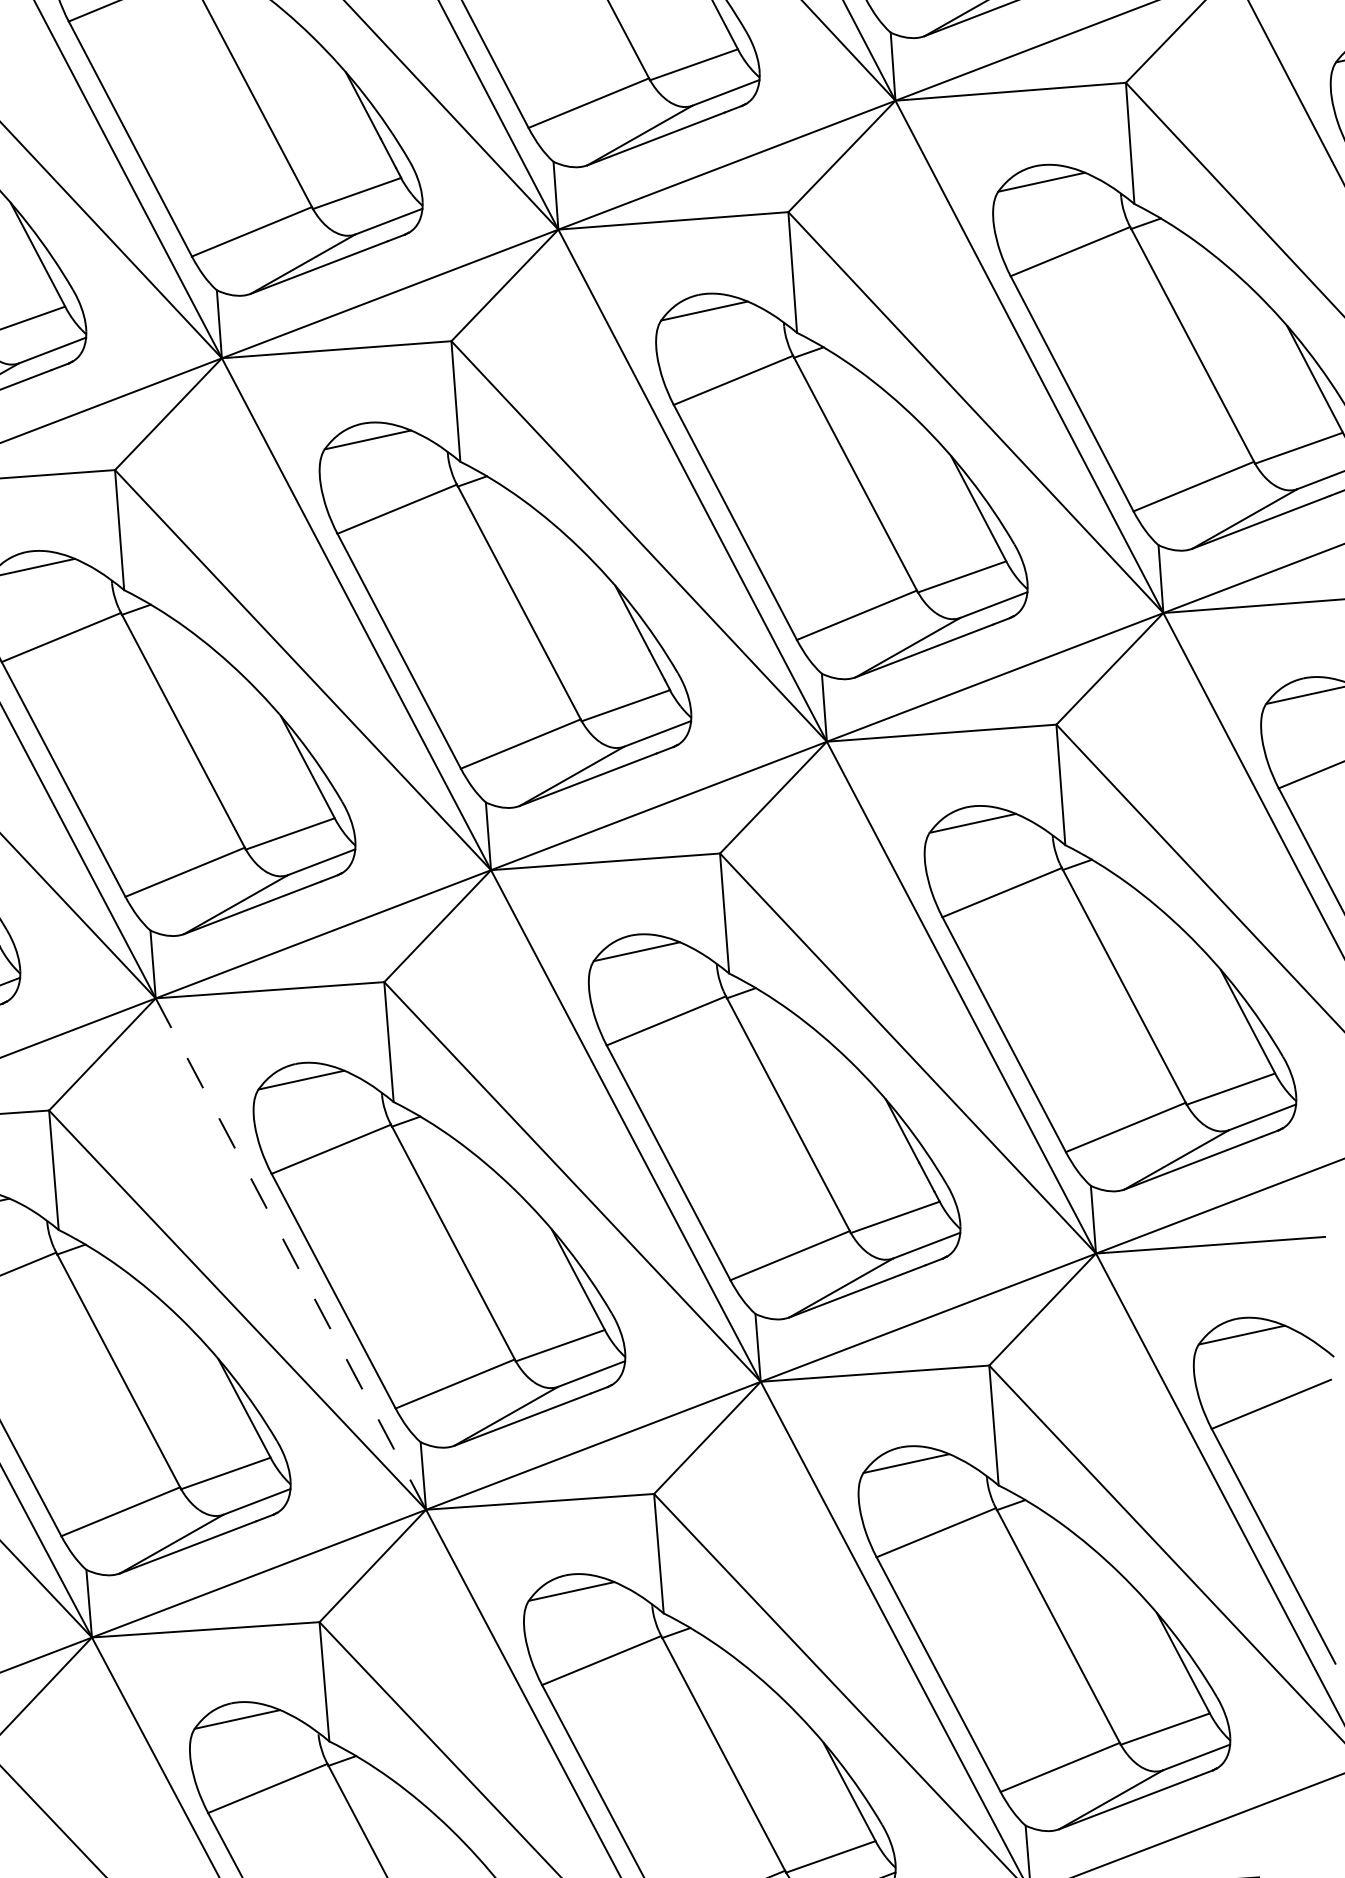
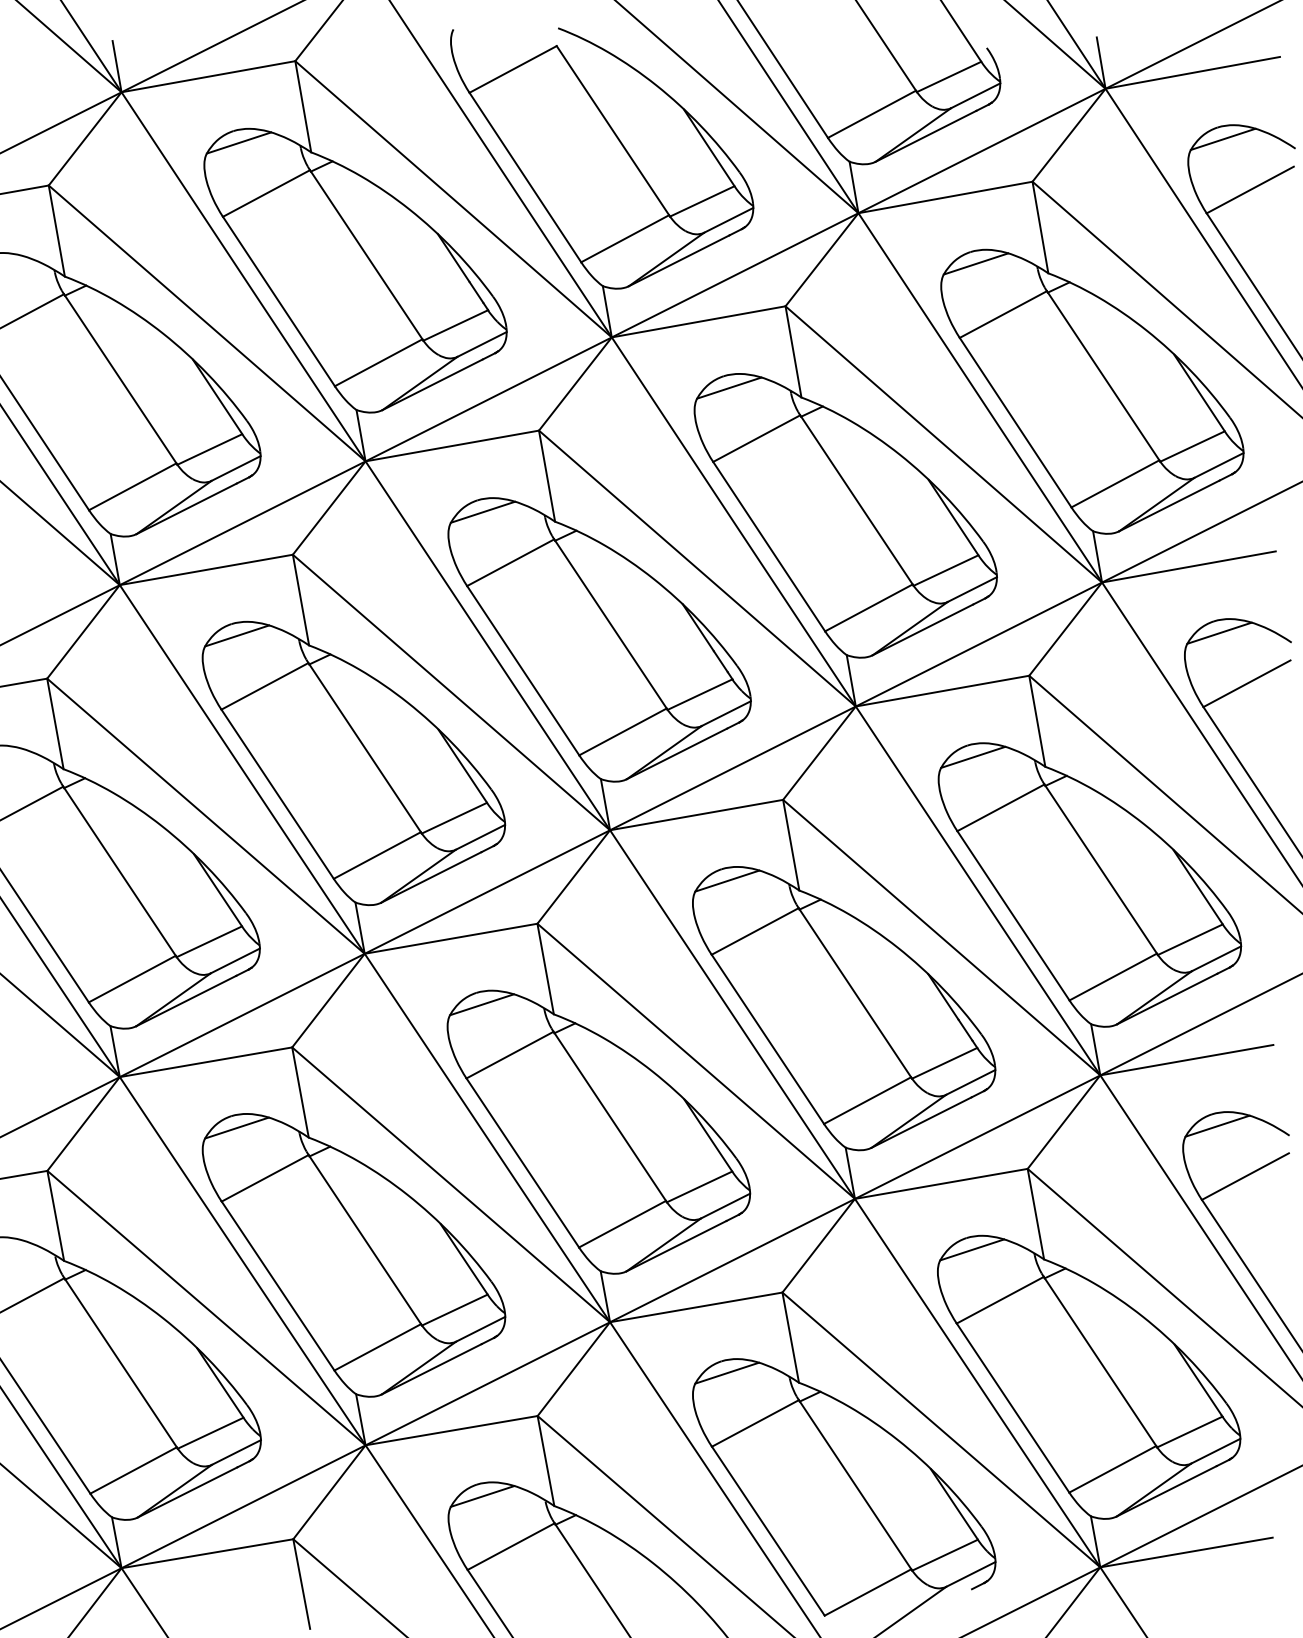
line: (291, 1253) -> (487, 1137), dashed -> solid

